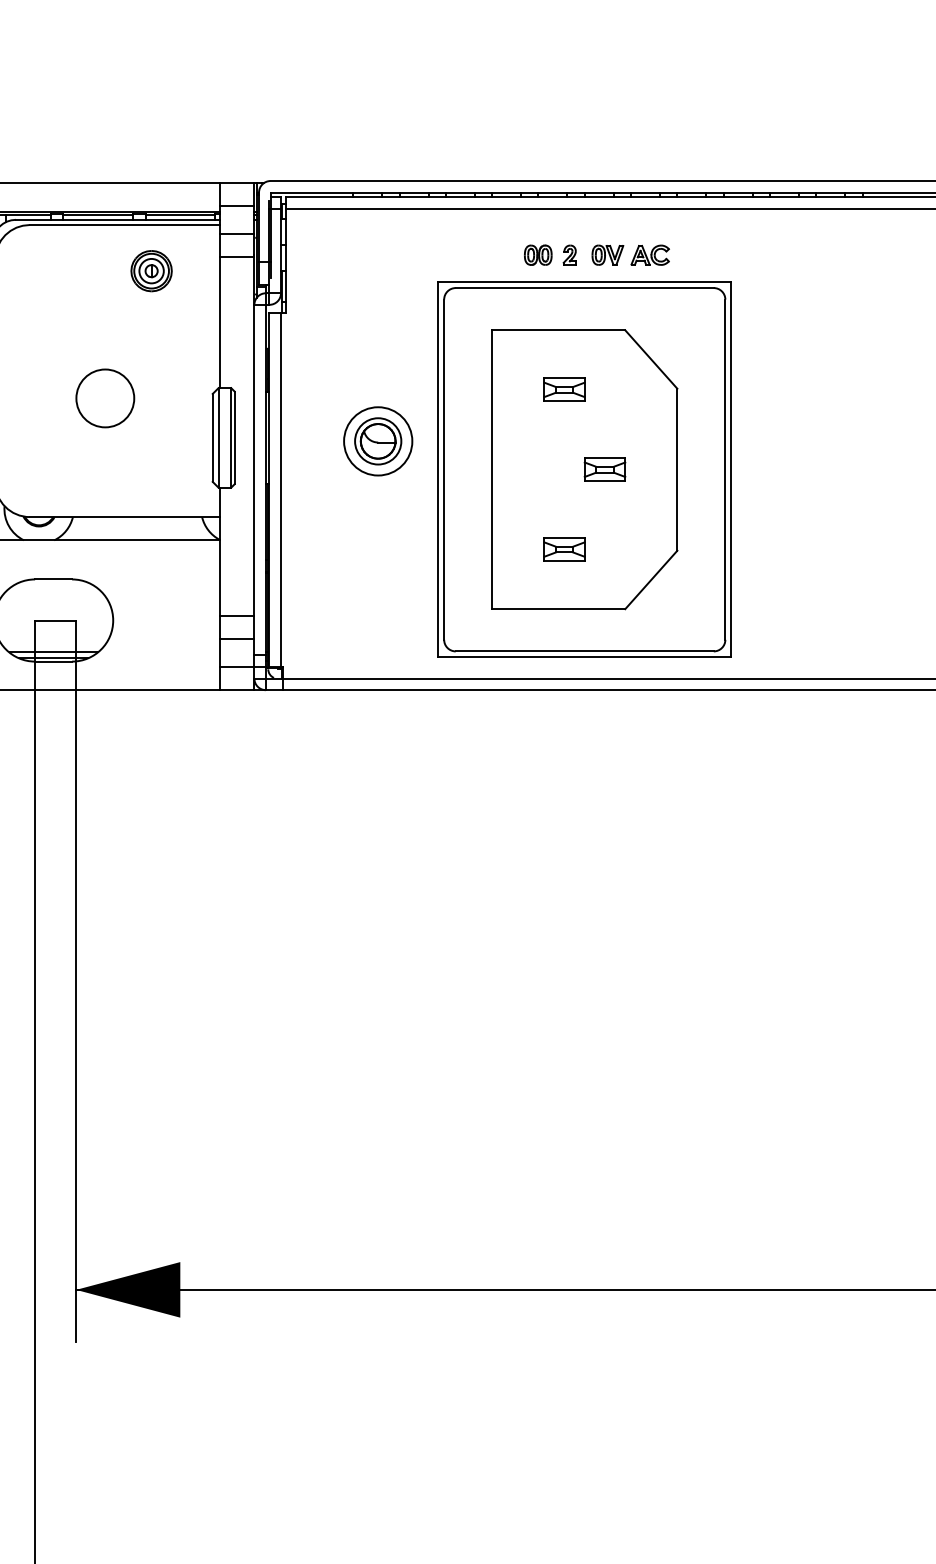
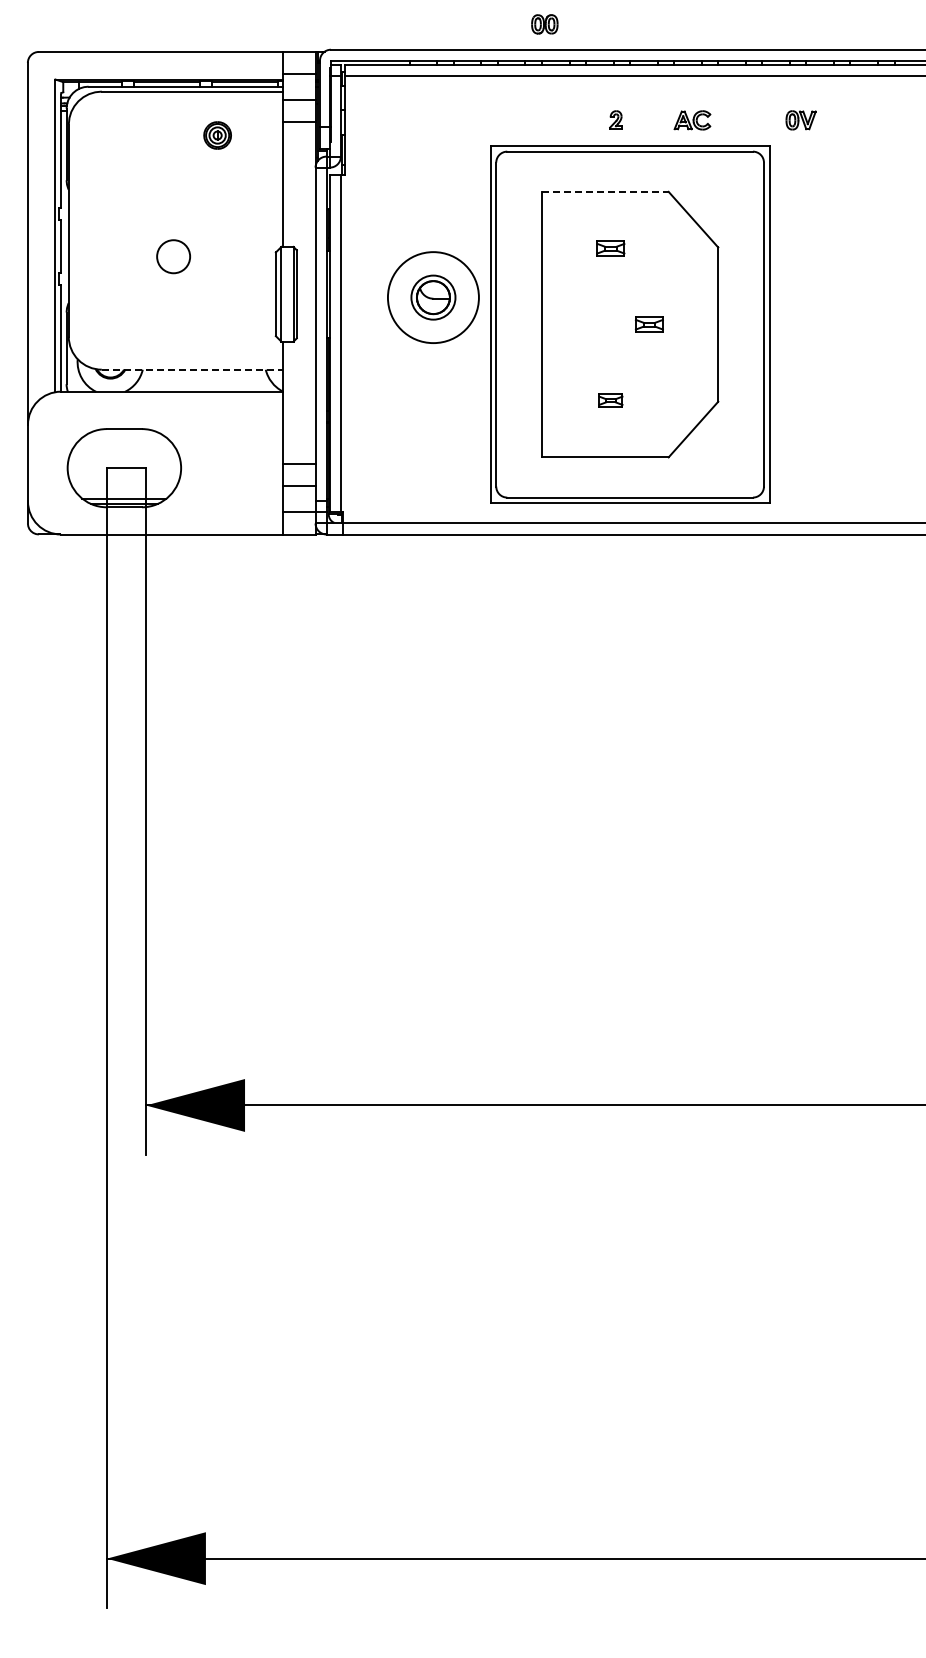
part: (537, 255) -> (544, 24), moved
part: (607, 255) -> (800, 120), moved
part: (151, 271) -> (217, 135), size x0.7
line: (558, 329) -> (605, 191), solid -> dashed
part: (564, 389) -> (610, 248), size x0.7
circle: (105, 398) -> (173, 256), size x0.6
circle: (377, 441) -> (432, 297), size x1.4
part: (605, 469) -> (649, 324), size x0.7
line: (125, 516) -> (192, 369), solid -> dashed
part: (564, 549) -> (610, 400), size x0.6

